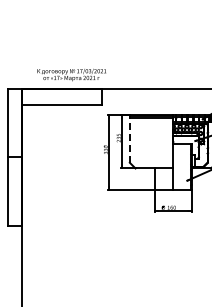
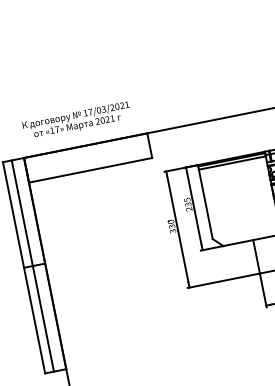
text: (71, 75) -> (76, 121), moved
line: (129, 140) -> (205, 204), dashed -> solid
line: (14, 156) -> (33, 264), added

